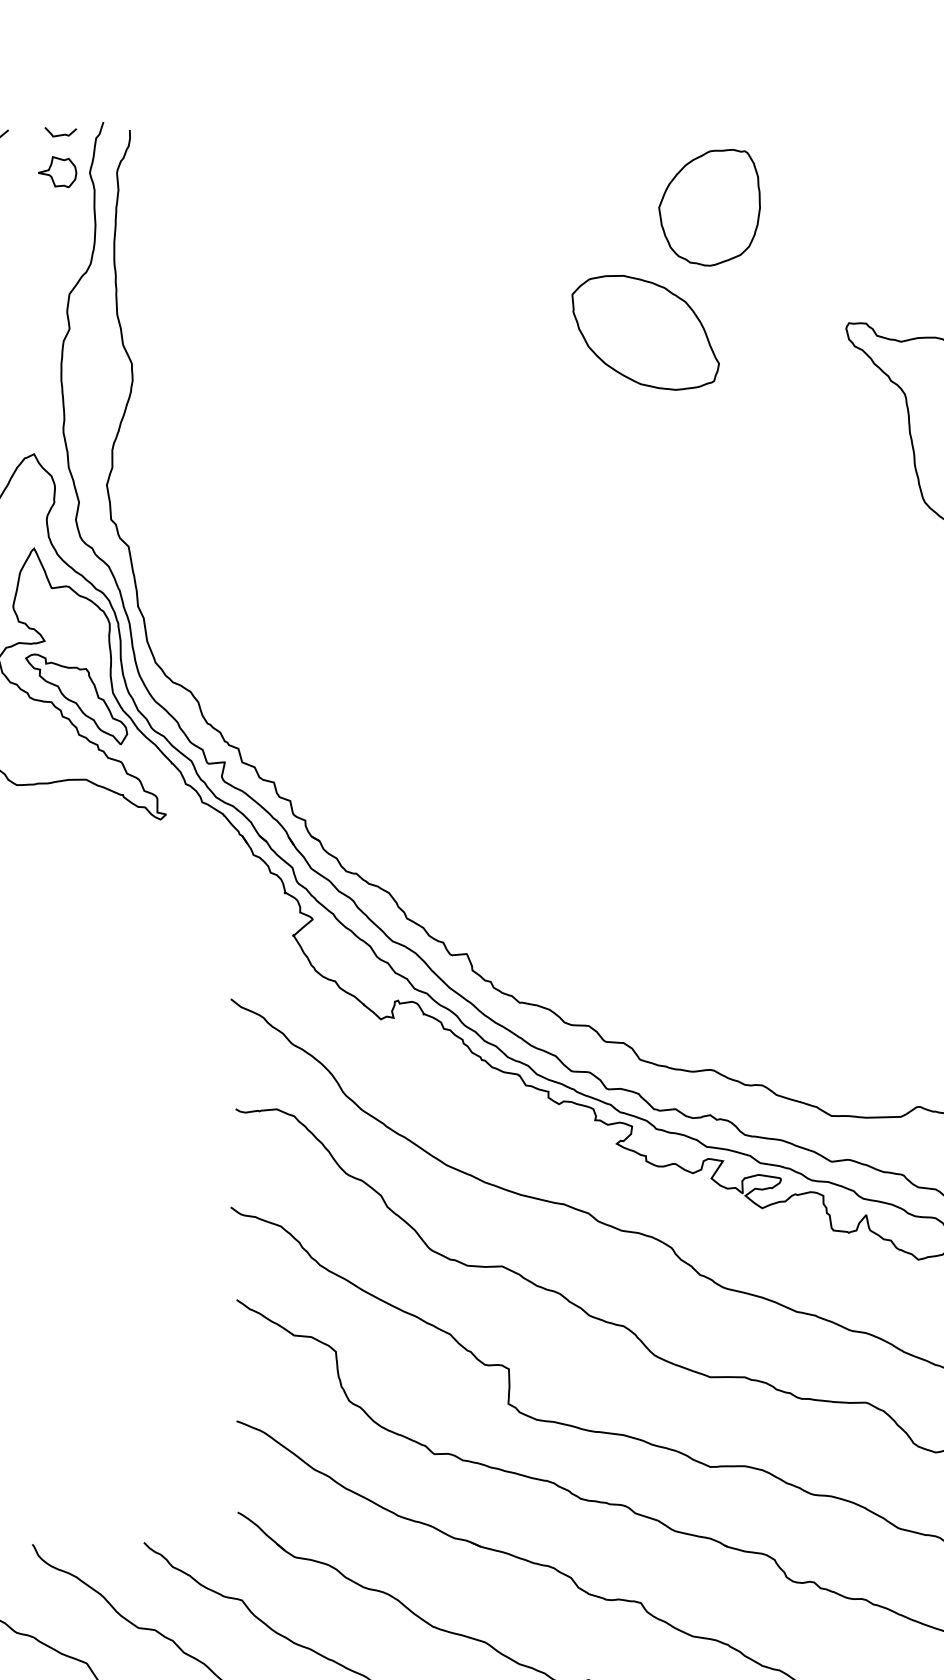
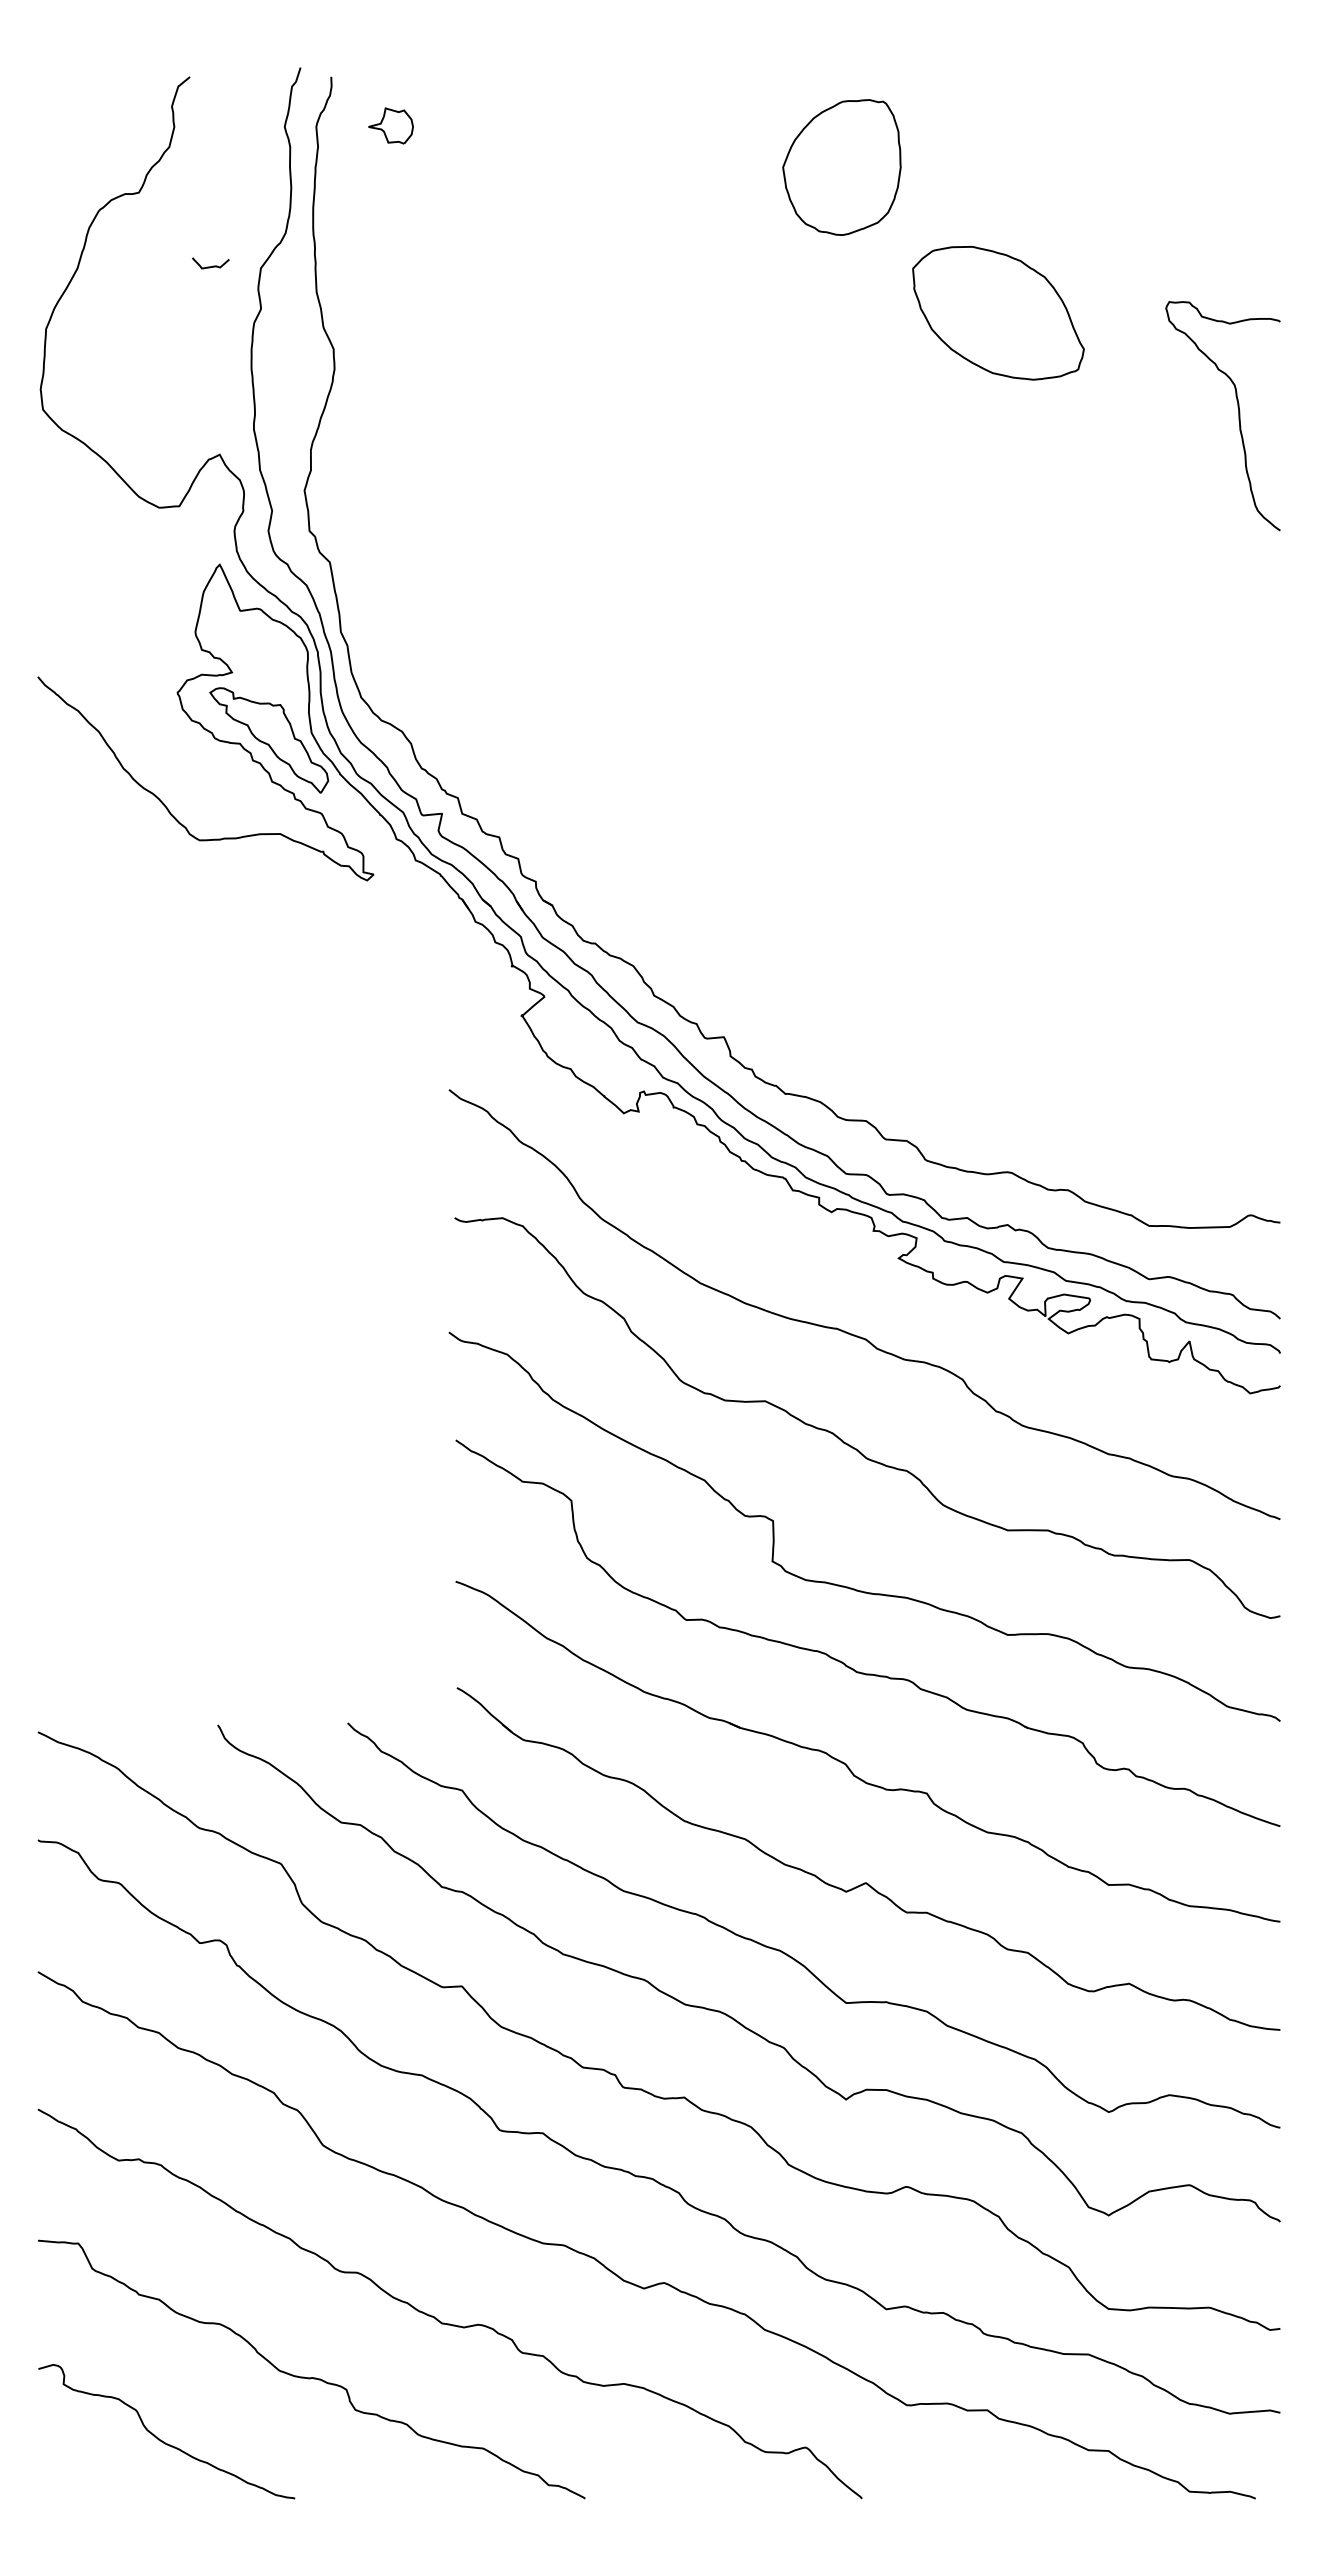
curve: (60, 134) -> (210, 266), moved
part: (57, 171) -> (390, 125), moved
part: (709, 207) -> (841, 167), moved
part: (645, 333) -> (998, 313), moved

